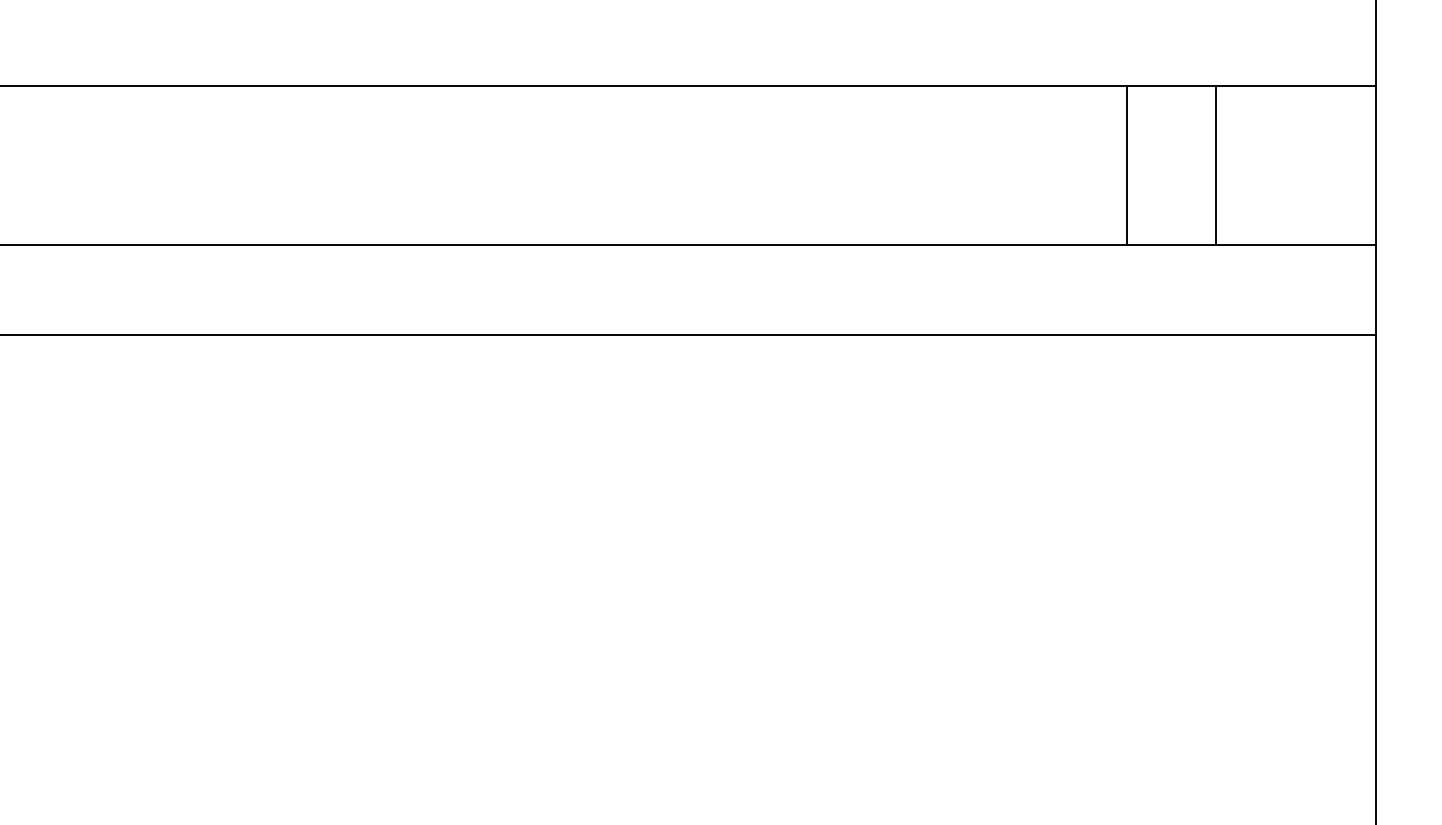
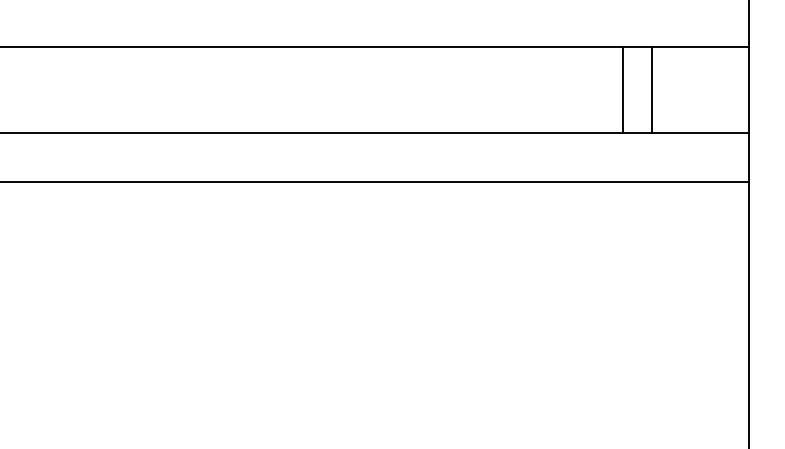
line: (1126, 164) -> (652, 89), moved
line: (1216, 164) -> (623, 89), moved

